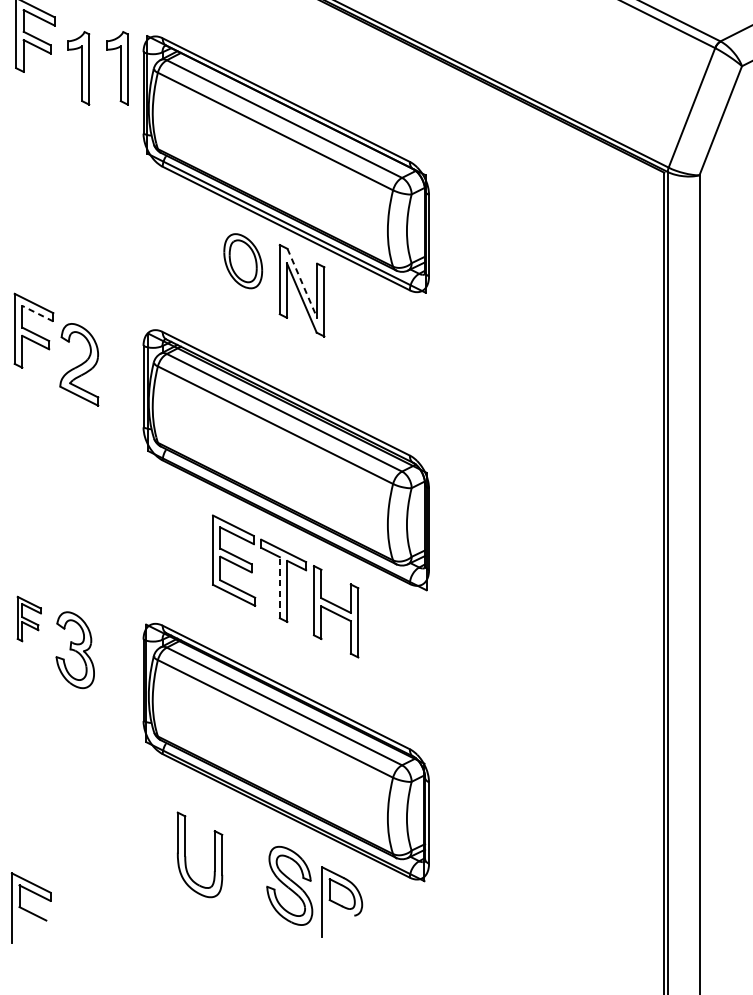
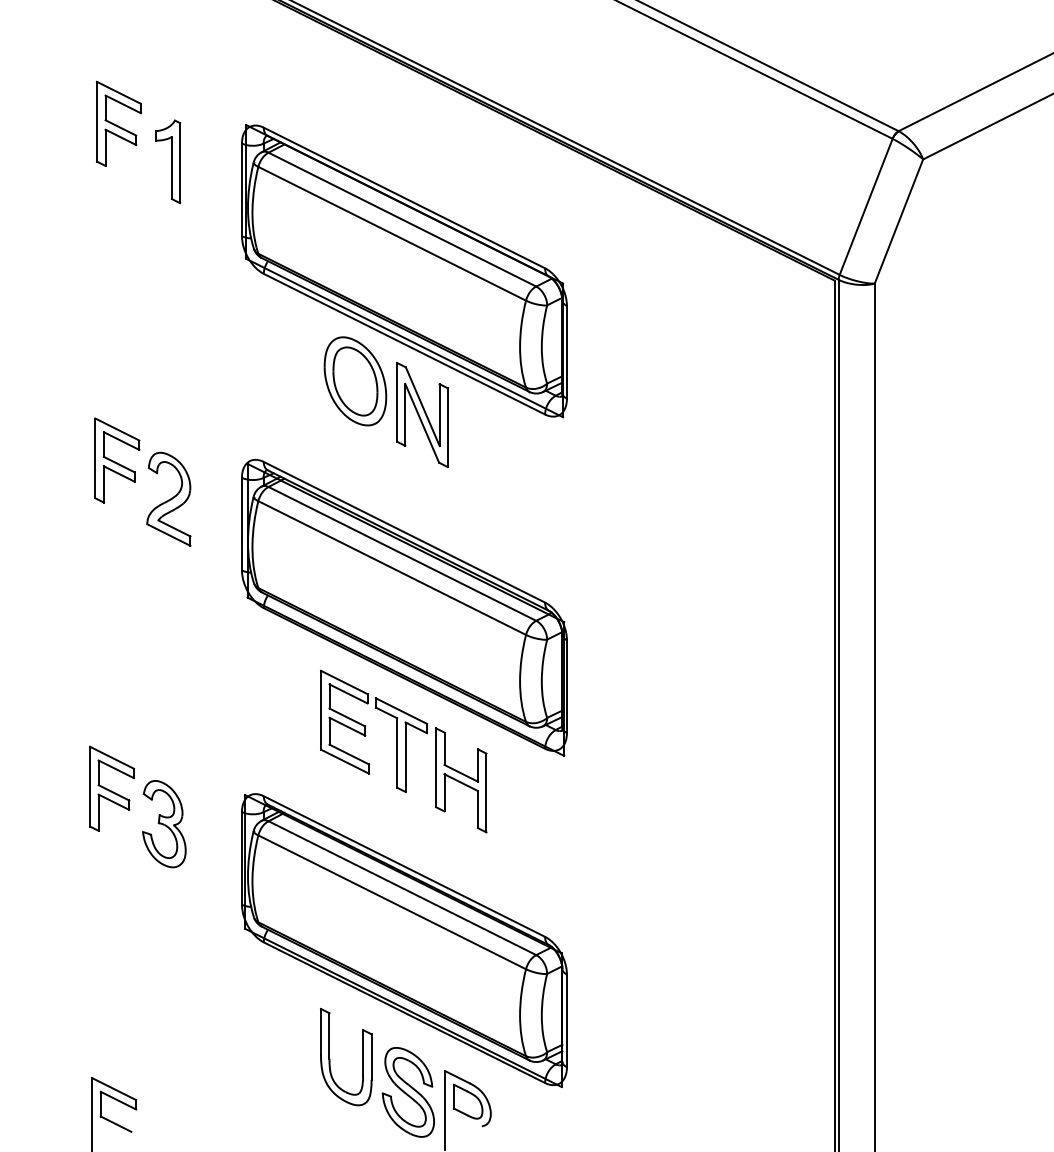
part: (117, 68) -> (212, 161), removed
part: (243, 261) -> (355, 381), size x1.43
line: (302, 283) -> (422, 406), dashed -> solid
line: (37, 314) -> (121, 441), dashed -> solid
line: (280, 588) -> (397, 753), dashed -> solid
part: (28, 618) -> (111, 788), size x1.67
part: (214, 855) -> (362, 1057), moved

